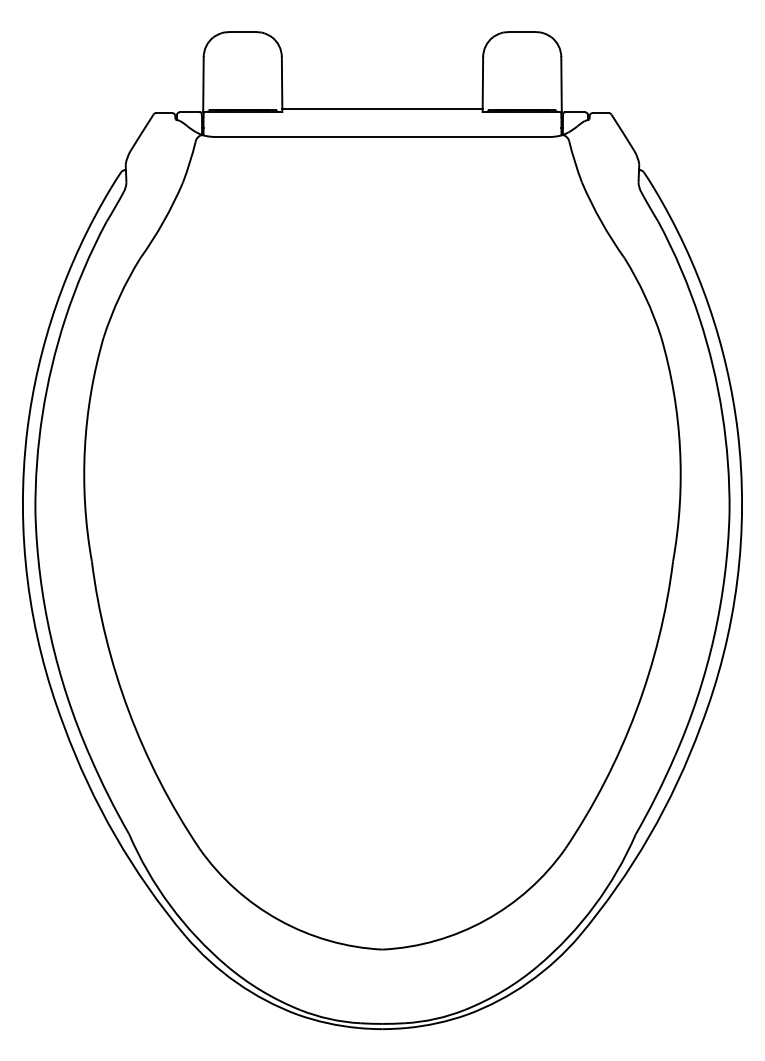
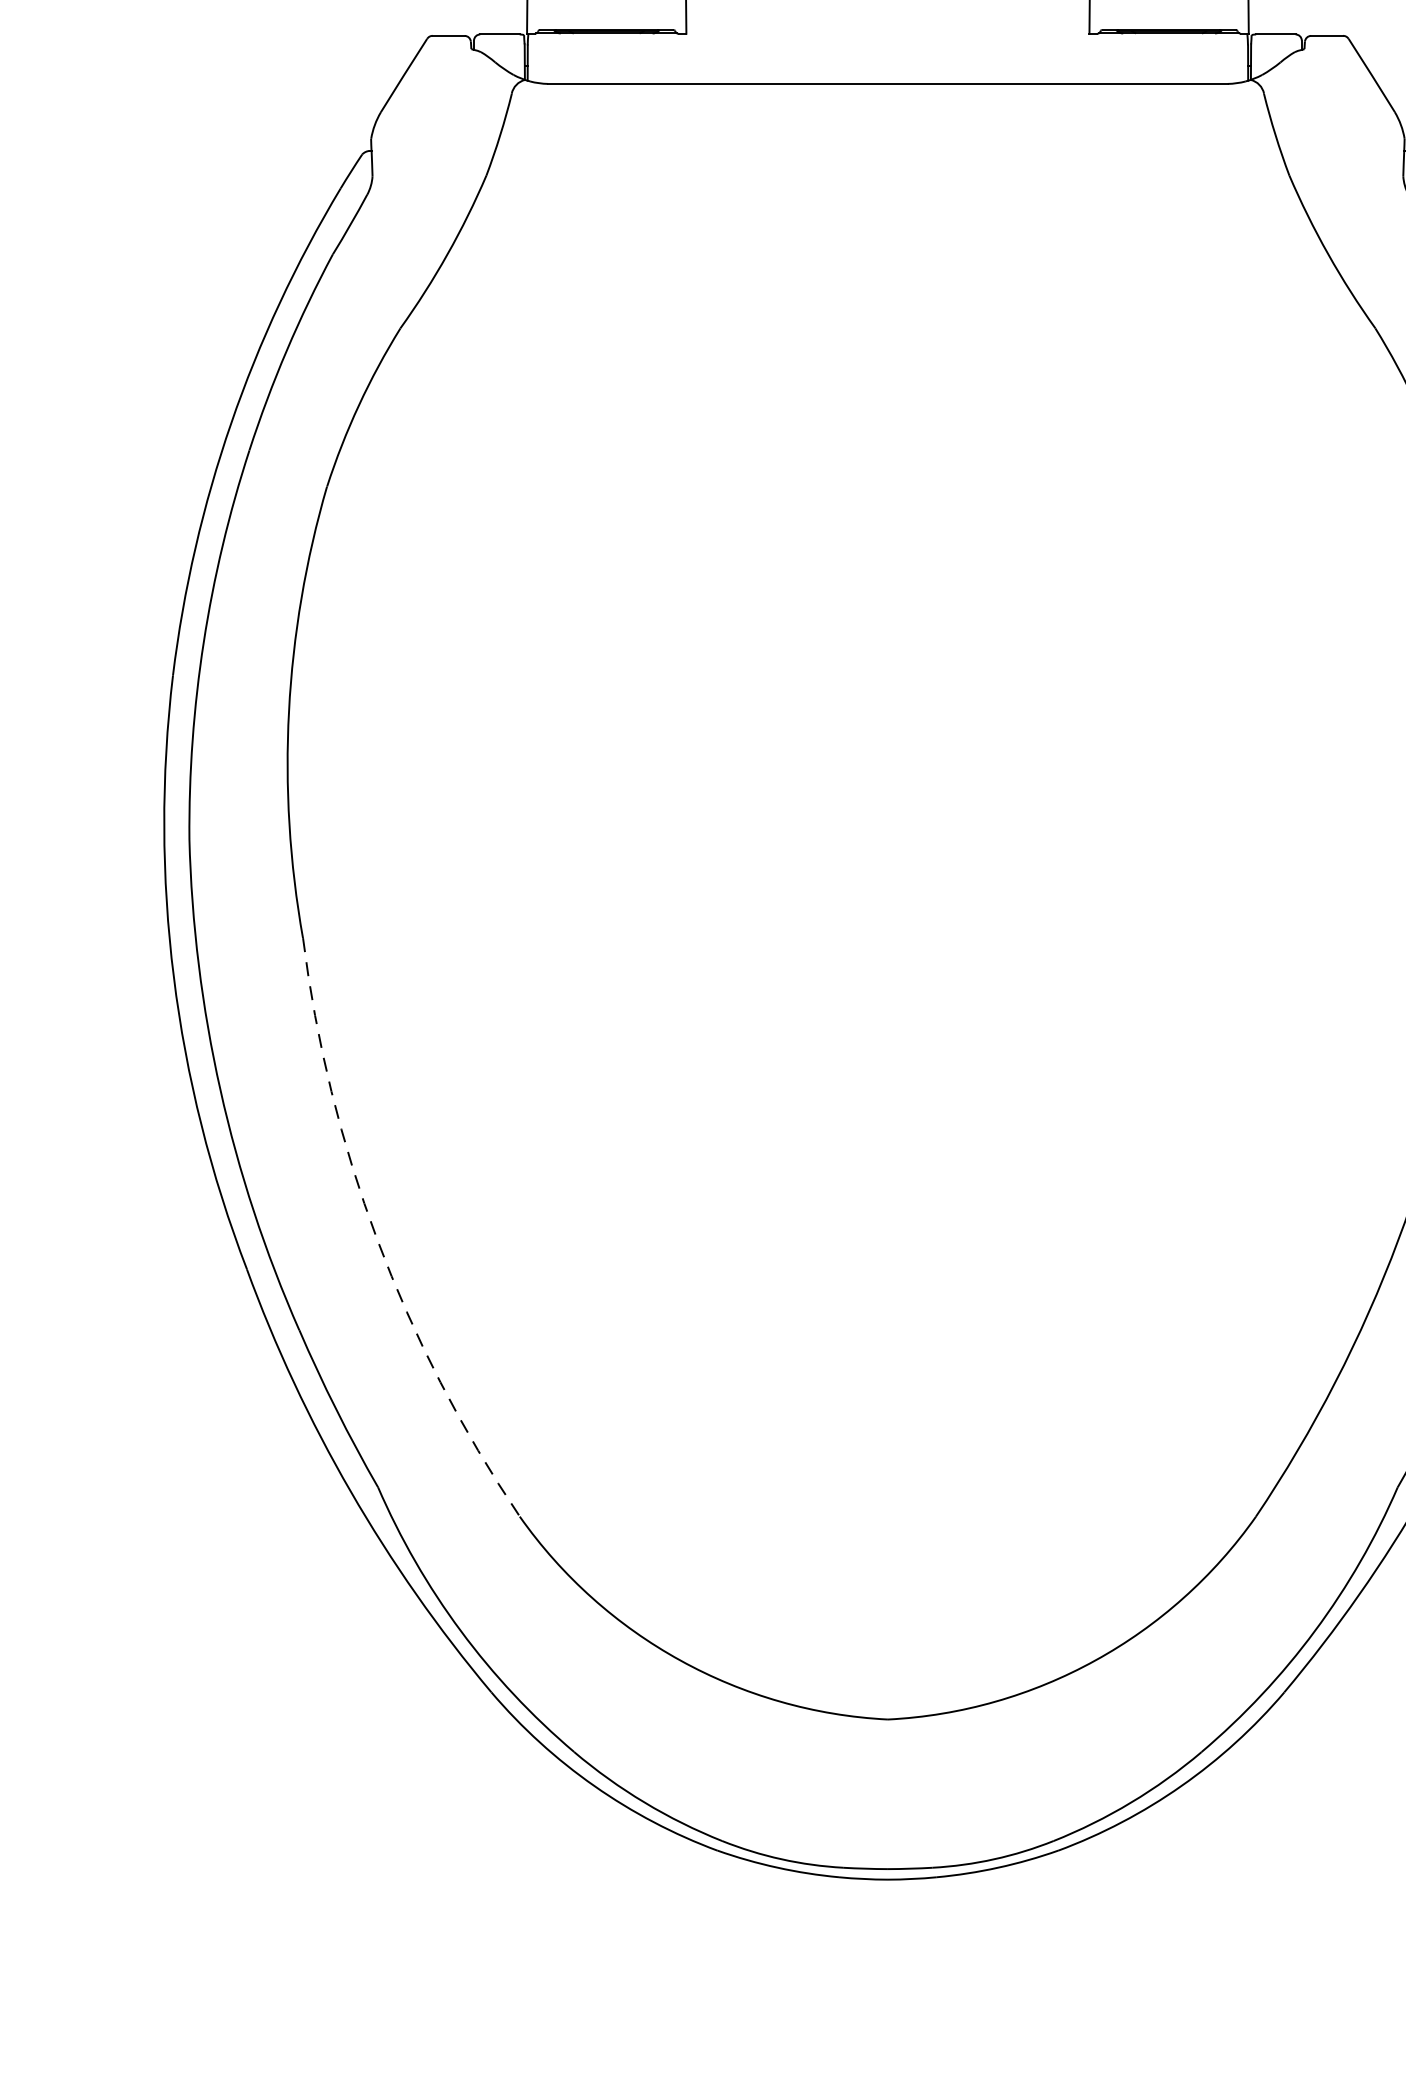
line: (382, 109) -> (887, 28), removed
arc: (128, 711) -> (376, 1240), solid -> dashed

